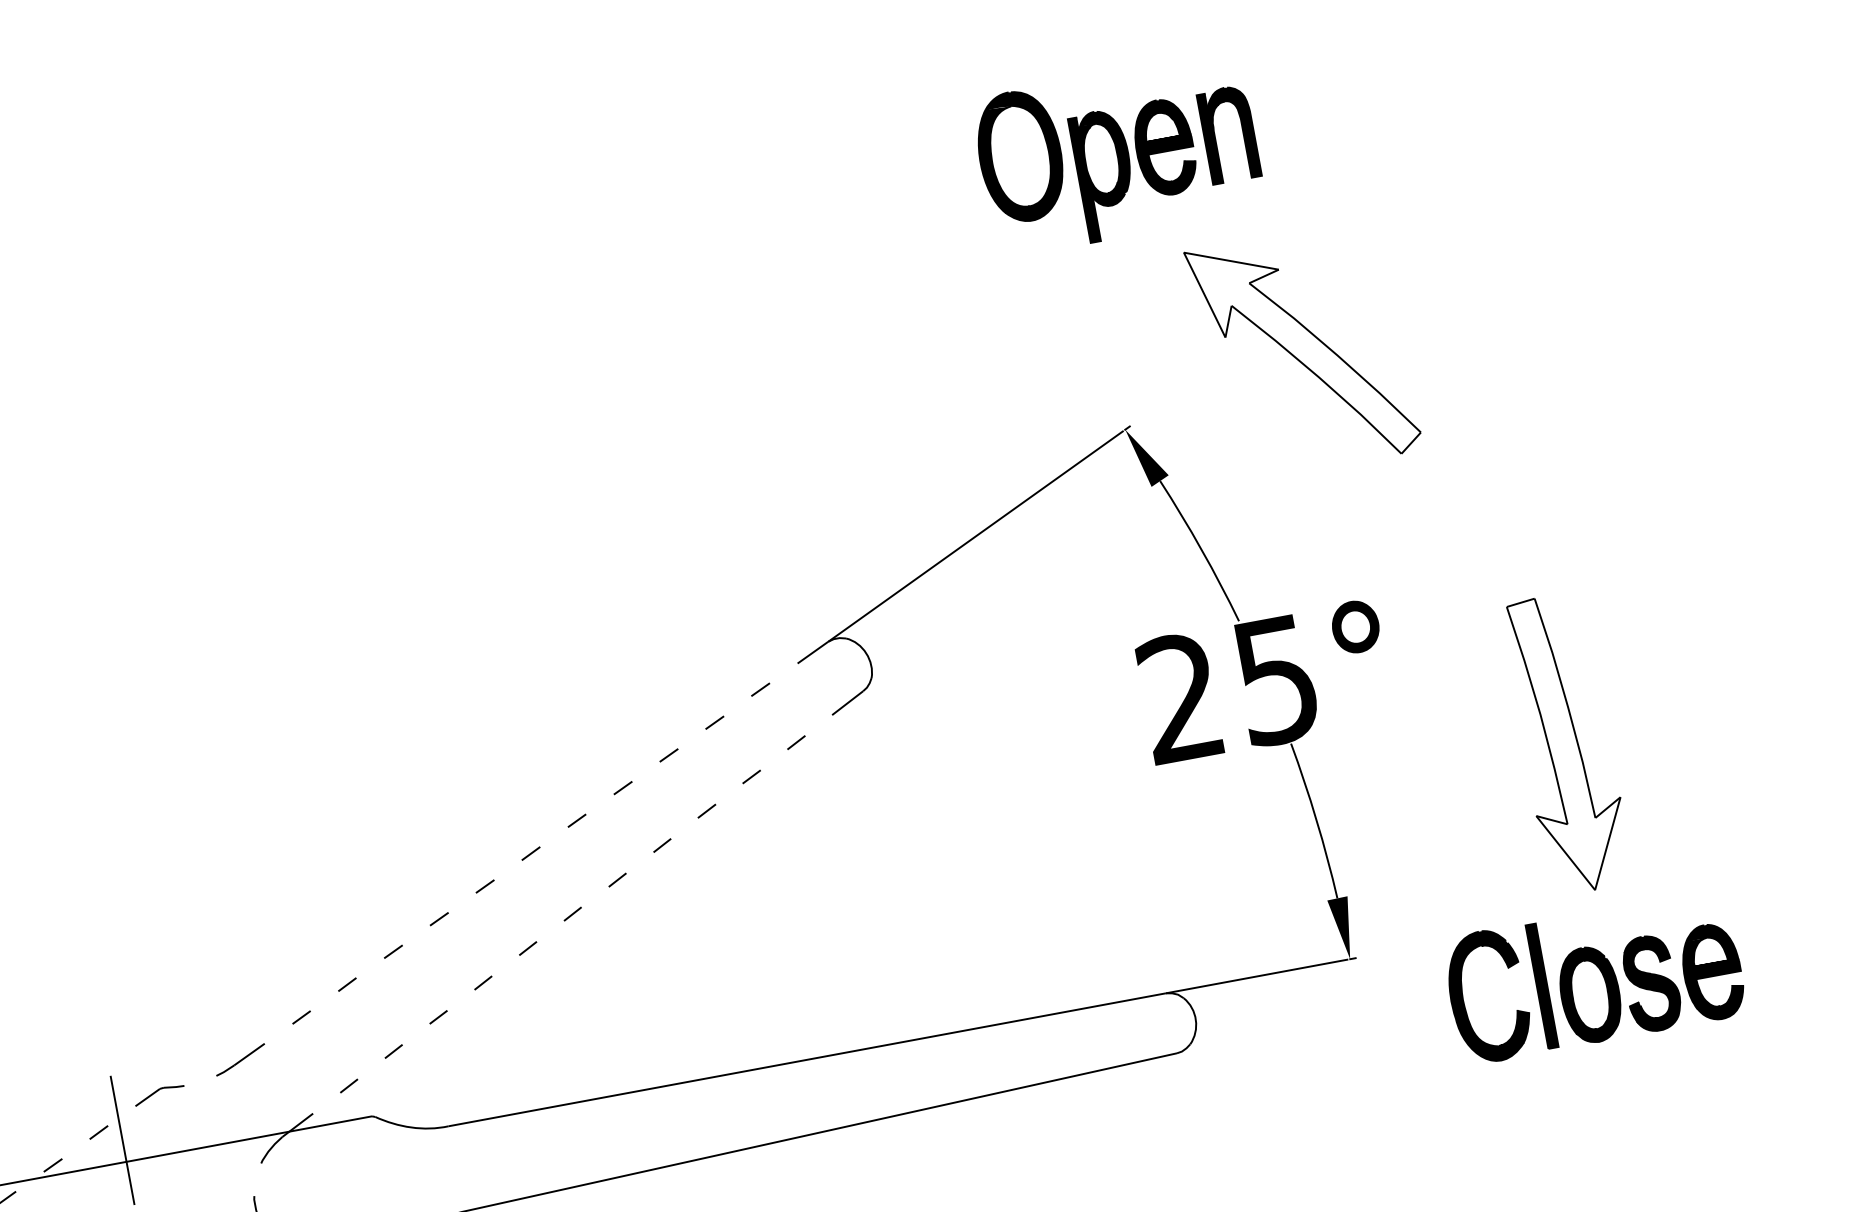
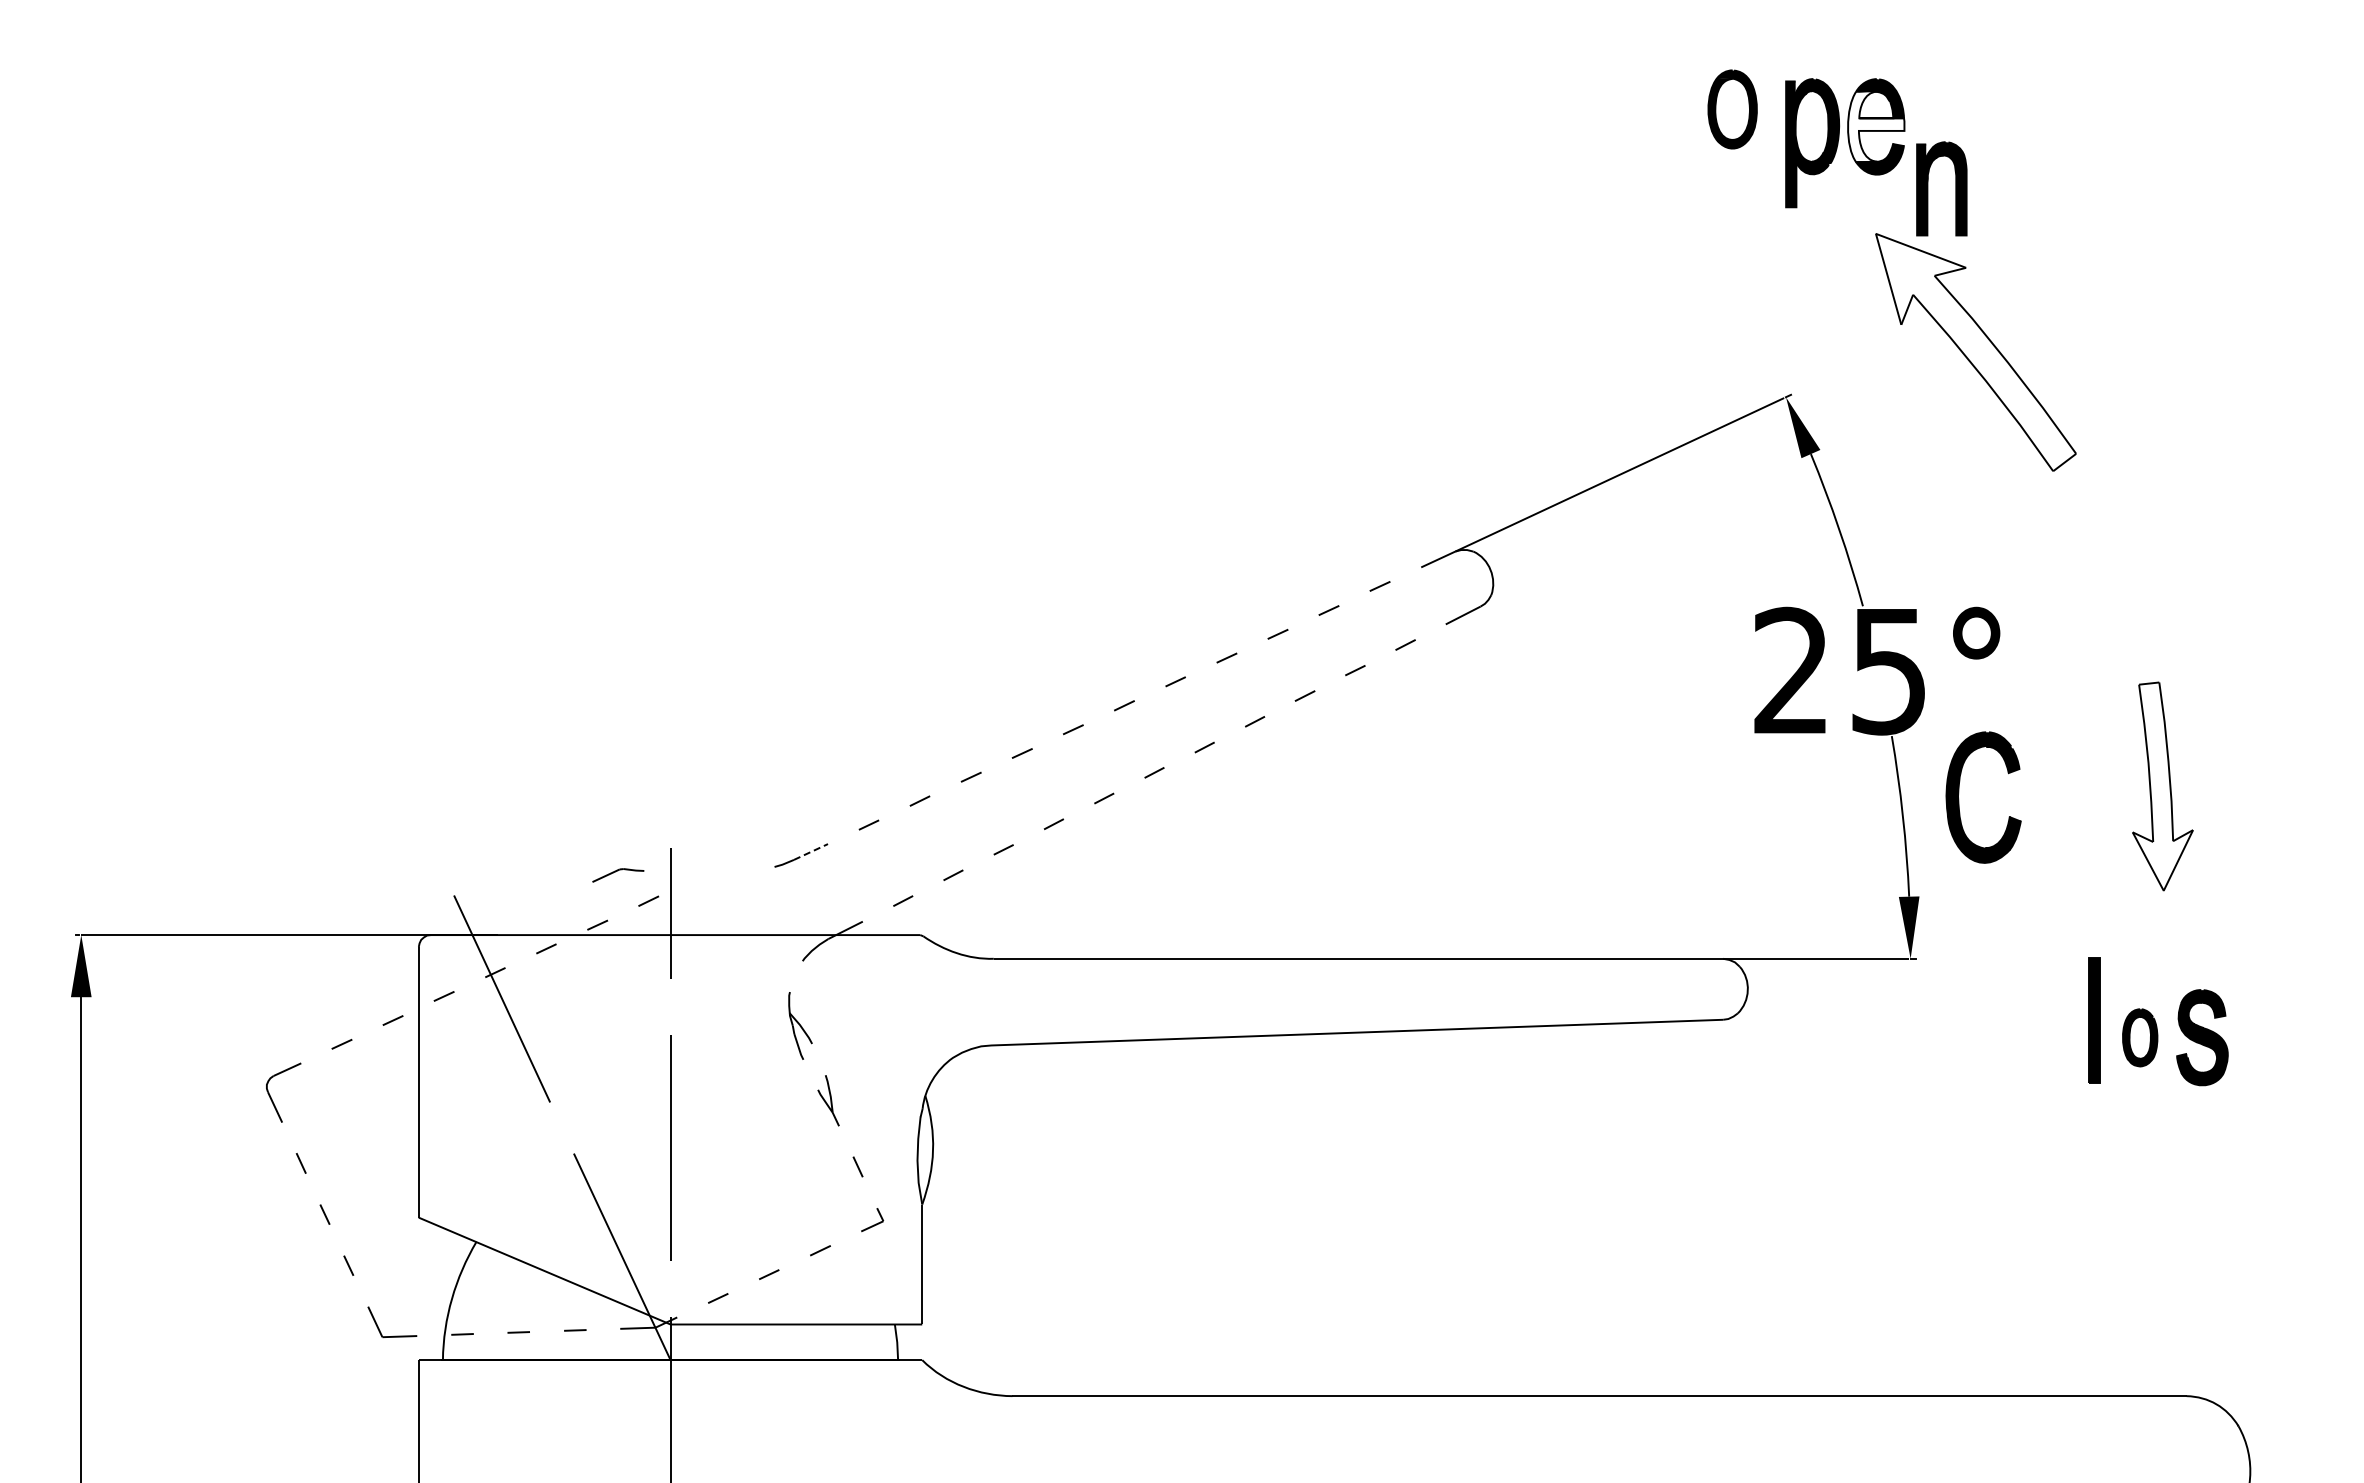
part: (1215, 136) -> (1928, 188), moved
fill: (1164, 147) -> (1876, 126), removed
part: (1020, 156) -> (1732, 109), size x0.6
part: (1566, 743) -> (2162, 786), size x0.7
part: (1712, 972) -> (2264, 1037), removed
part: (1589, 994) -> (2139, 1037), size x0.6
part: (1464, 1002) -> (1959, 799), moved
line: (249, 1055) -> (810, 852), solid -> dashed
part: (159, 1095) -> (618, 875), moved

